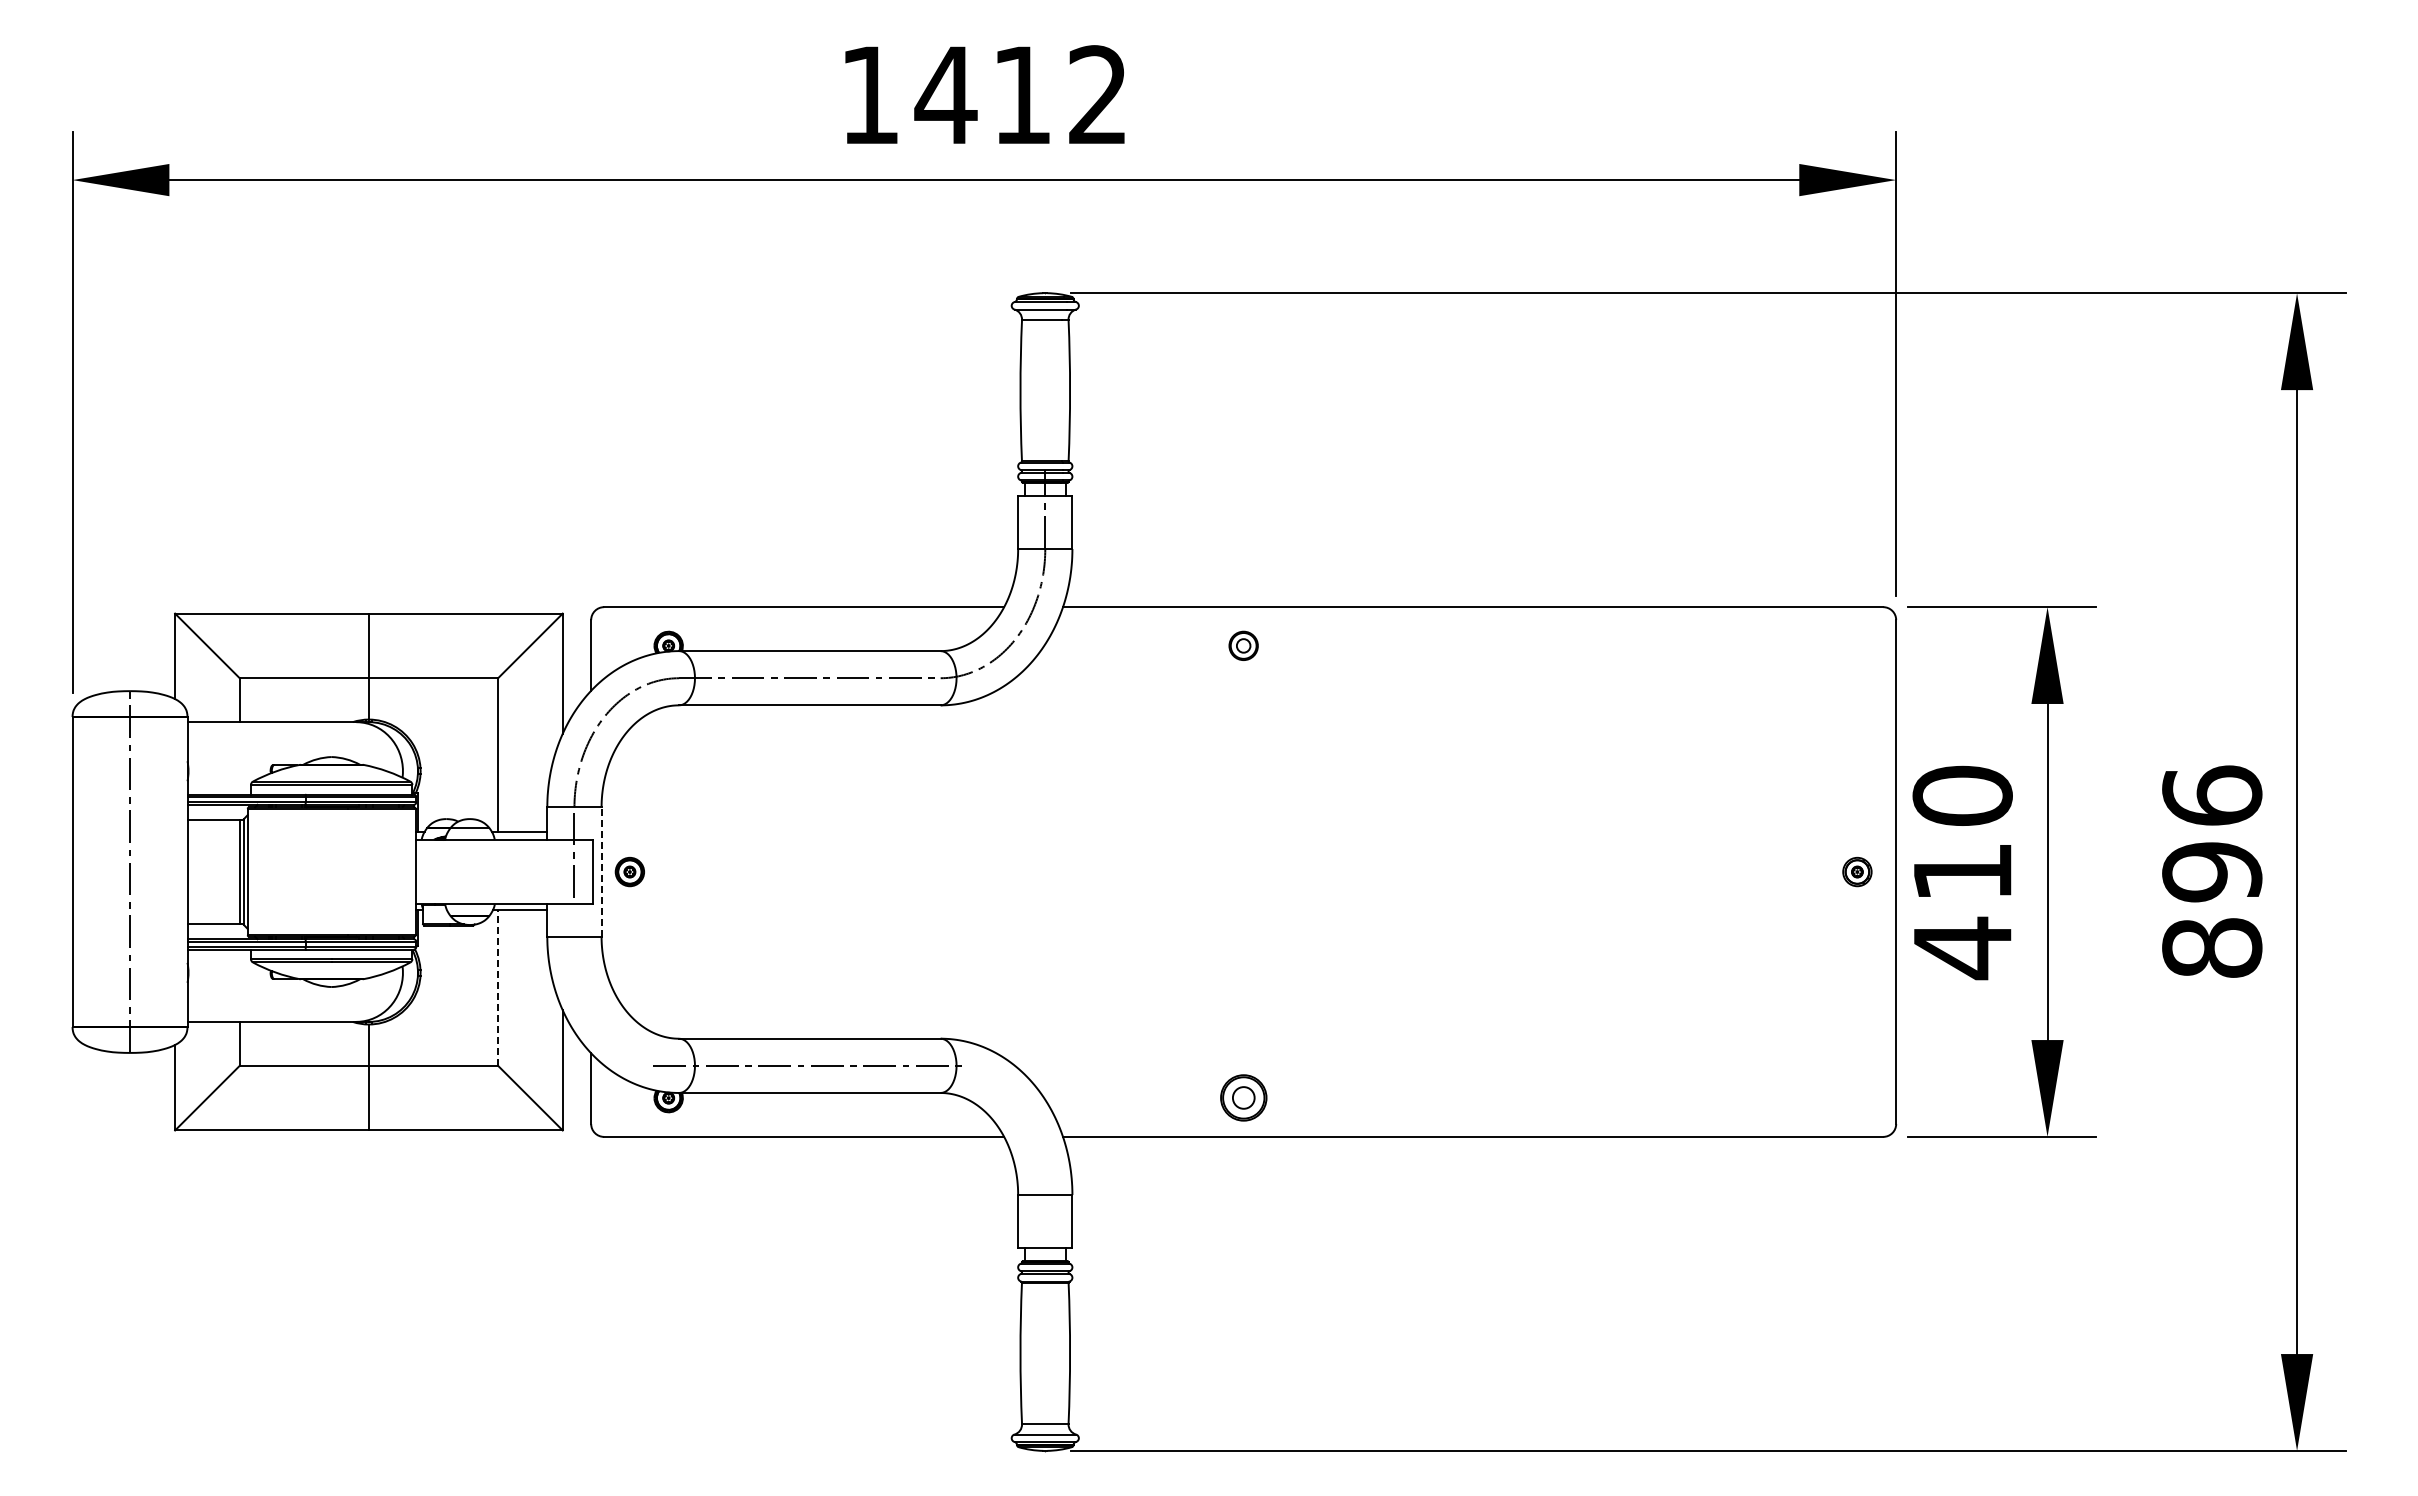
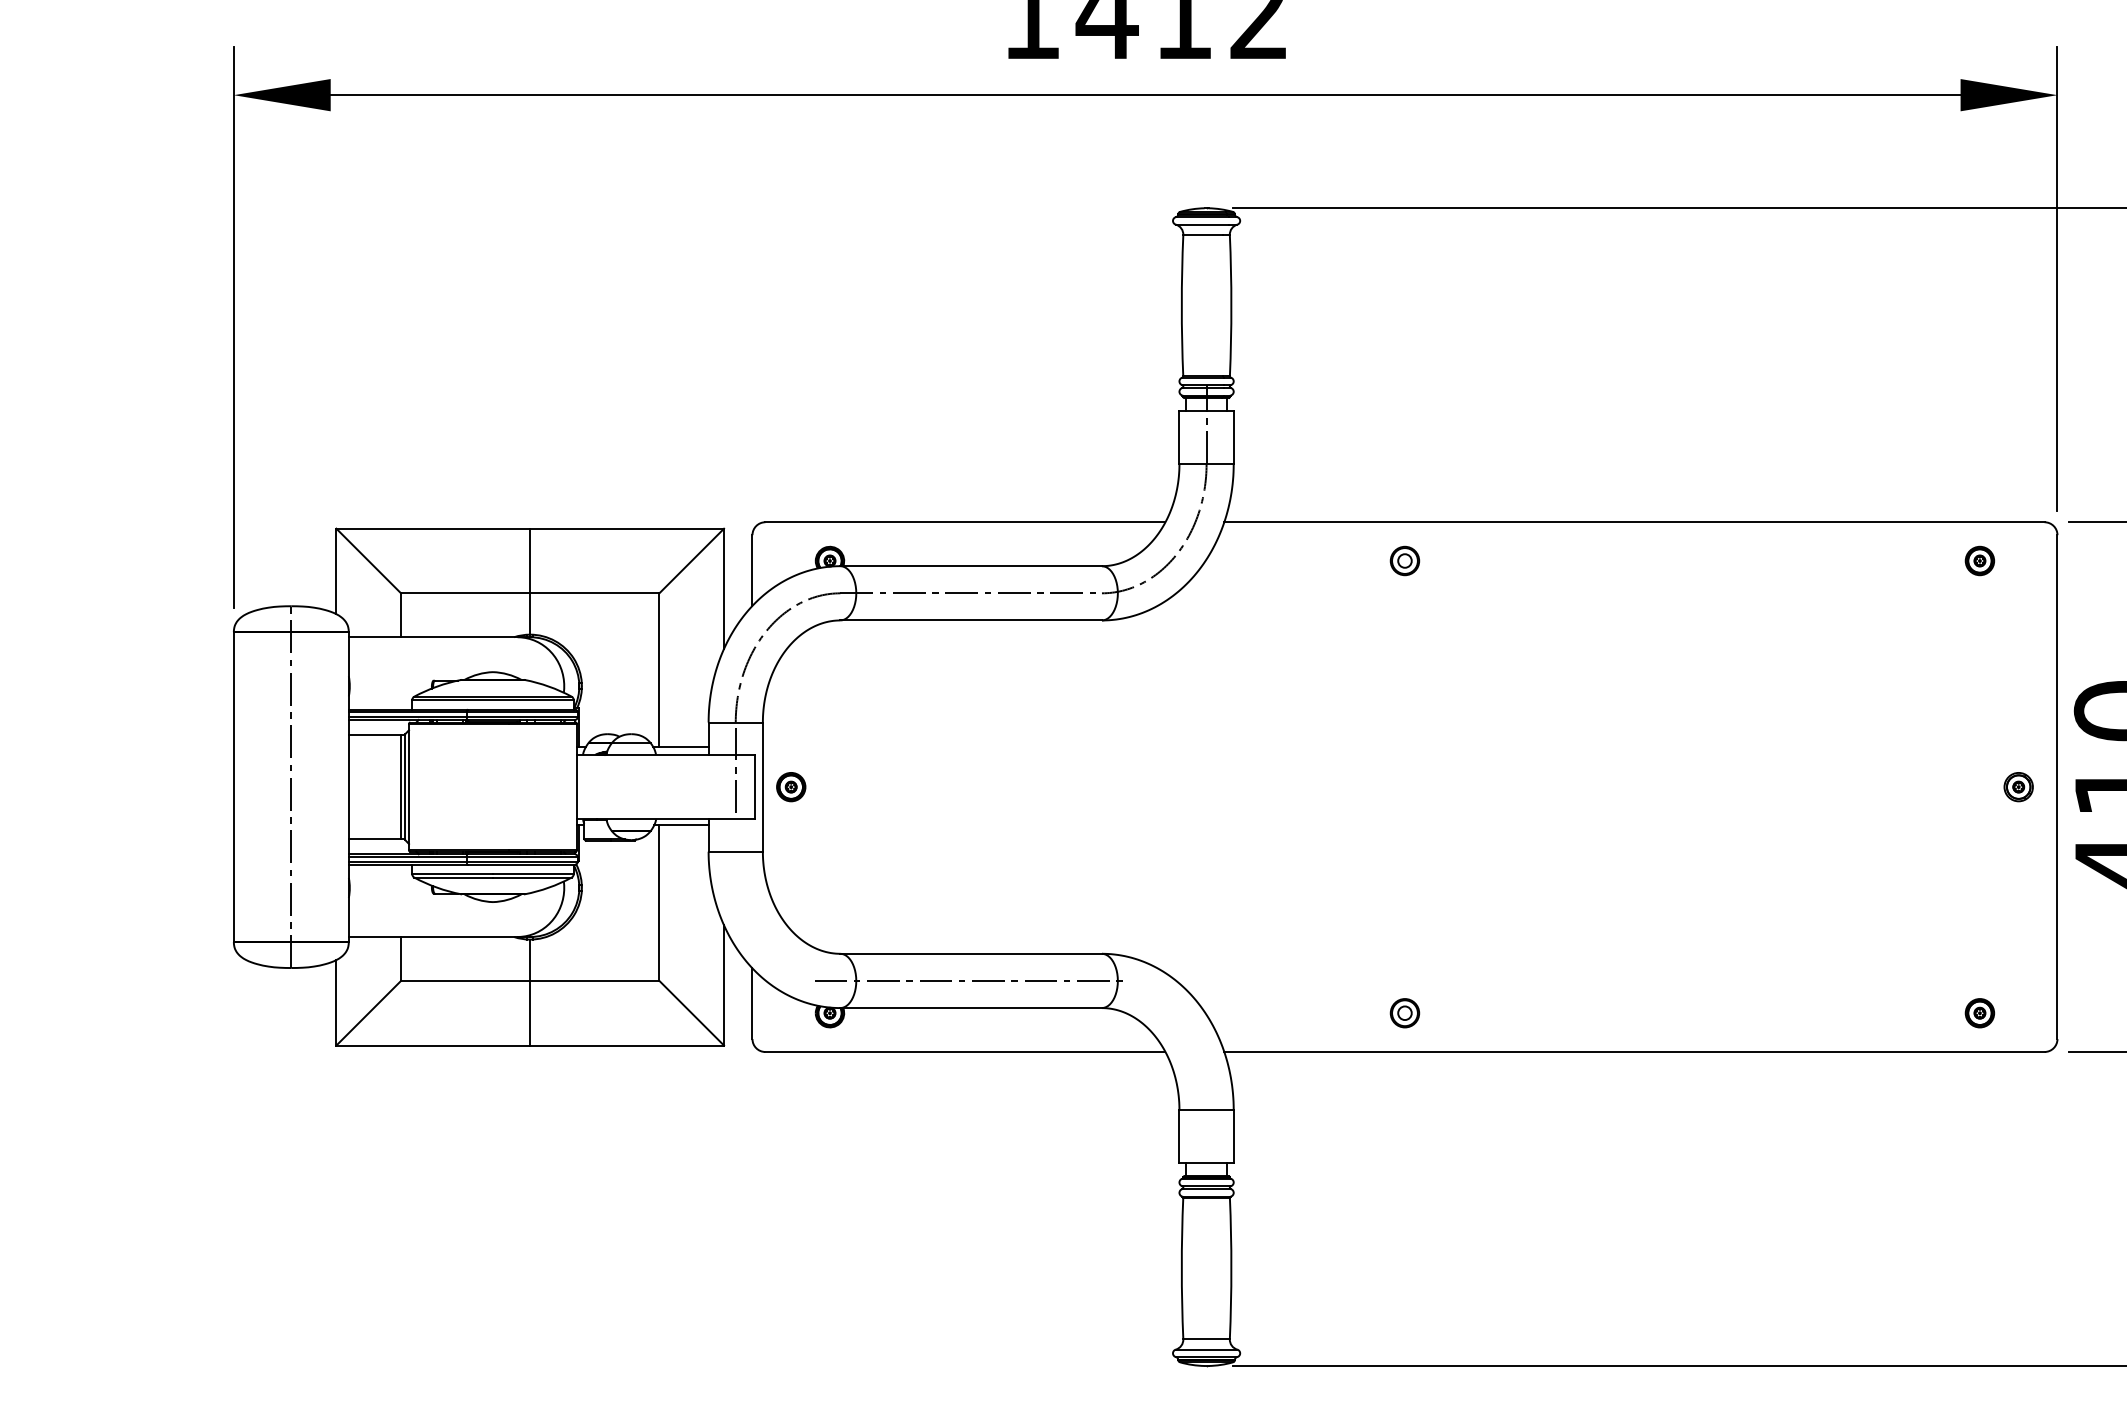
part: (1818, 645) -> (1979, 560), added
line: (601, 872) -> (762, 787), dashed -> solid
line: (498, 987) -> (659, 902), dashed -> solid
part: (1243, 1098) -> (1404, 1013), size x0.62
part: (1818, 1098) -> (1979, 1013), added

